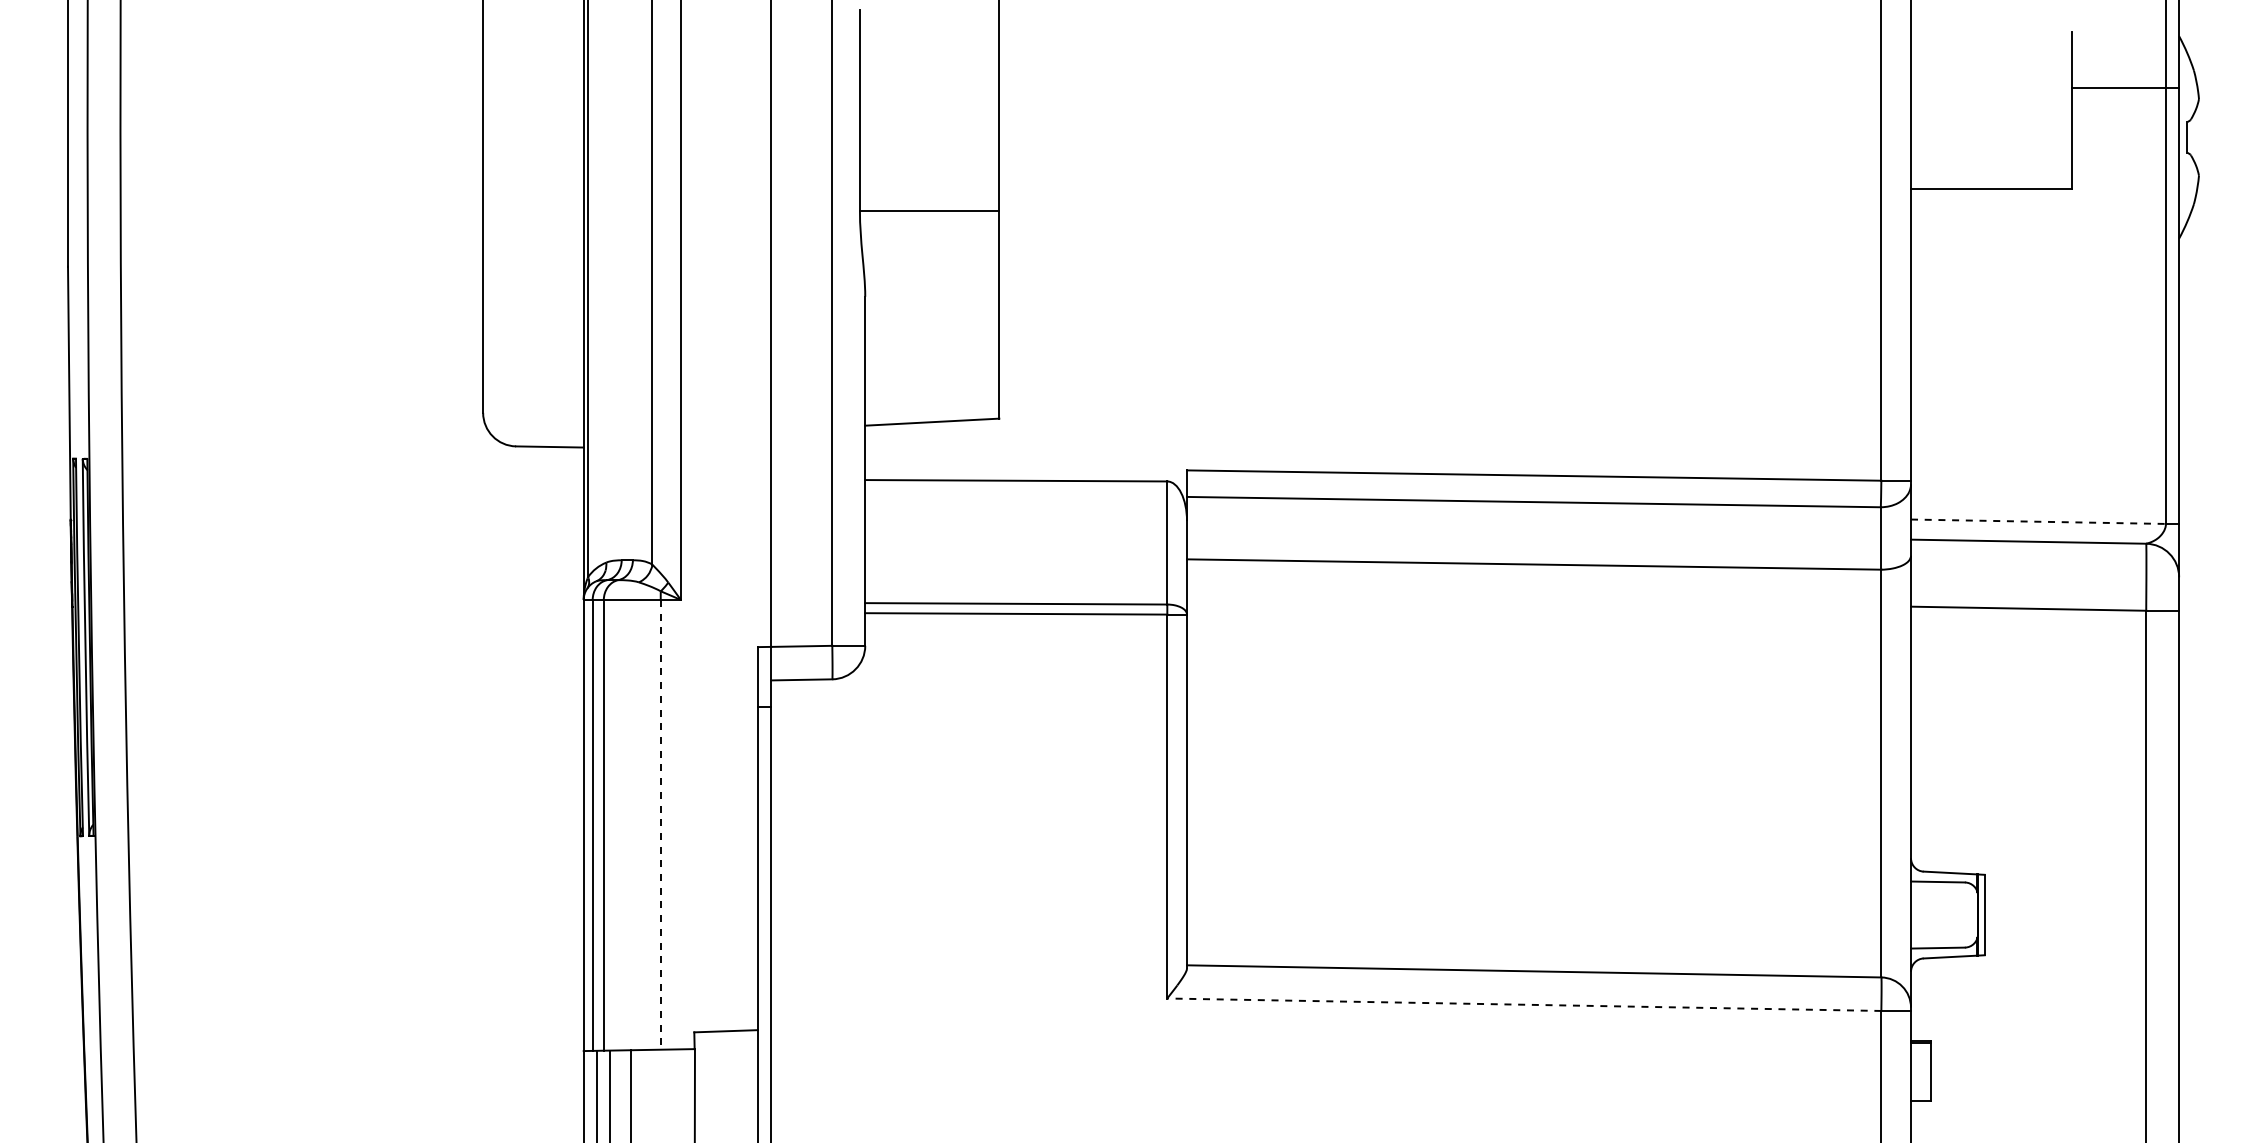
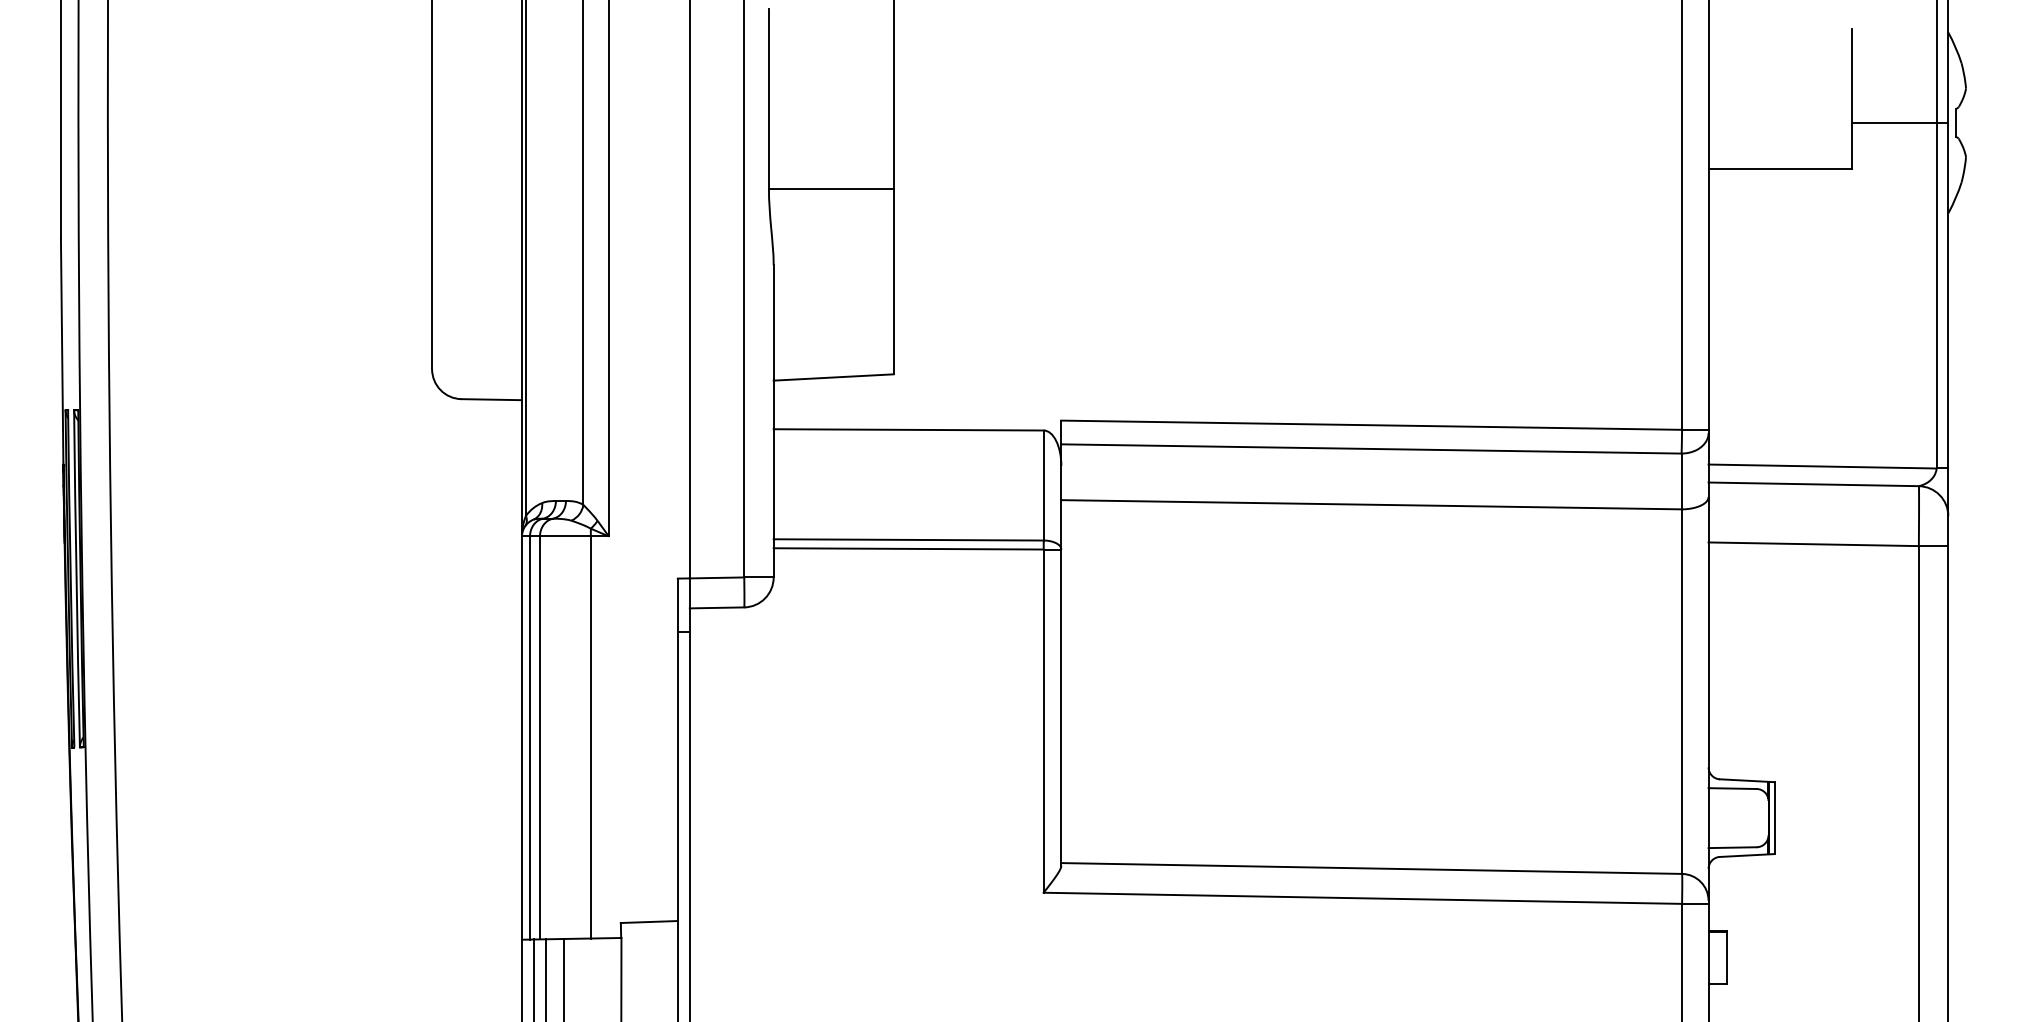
line: (2125, 88) -> (1900, 123), moved
line: (2038, 521) -> (1822, 466), dashed -> solid
line: (660, 824) -> (590, 737), dashed -> solid
line: (1523, 1004) -> (1362, 898), dashed -> solid

